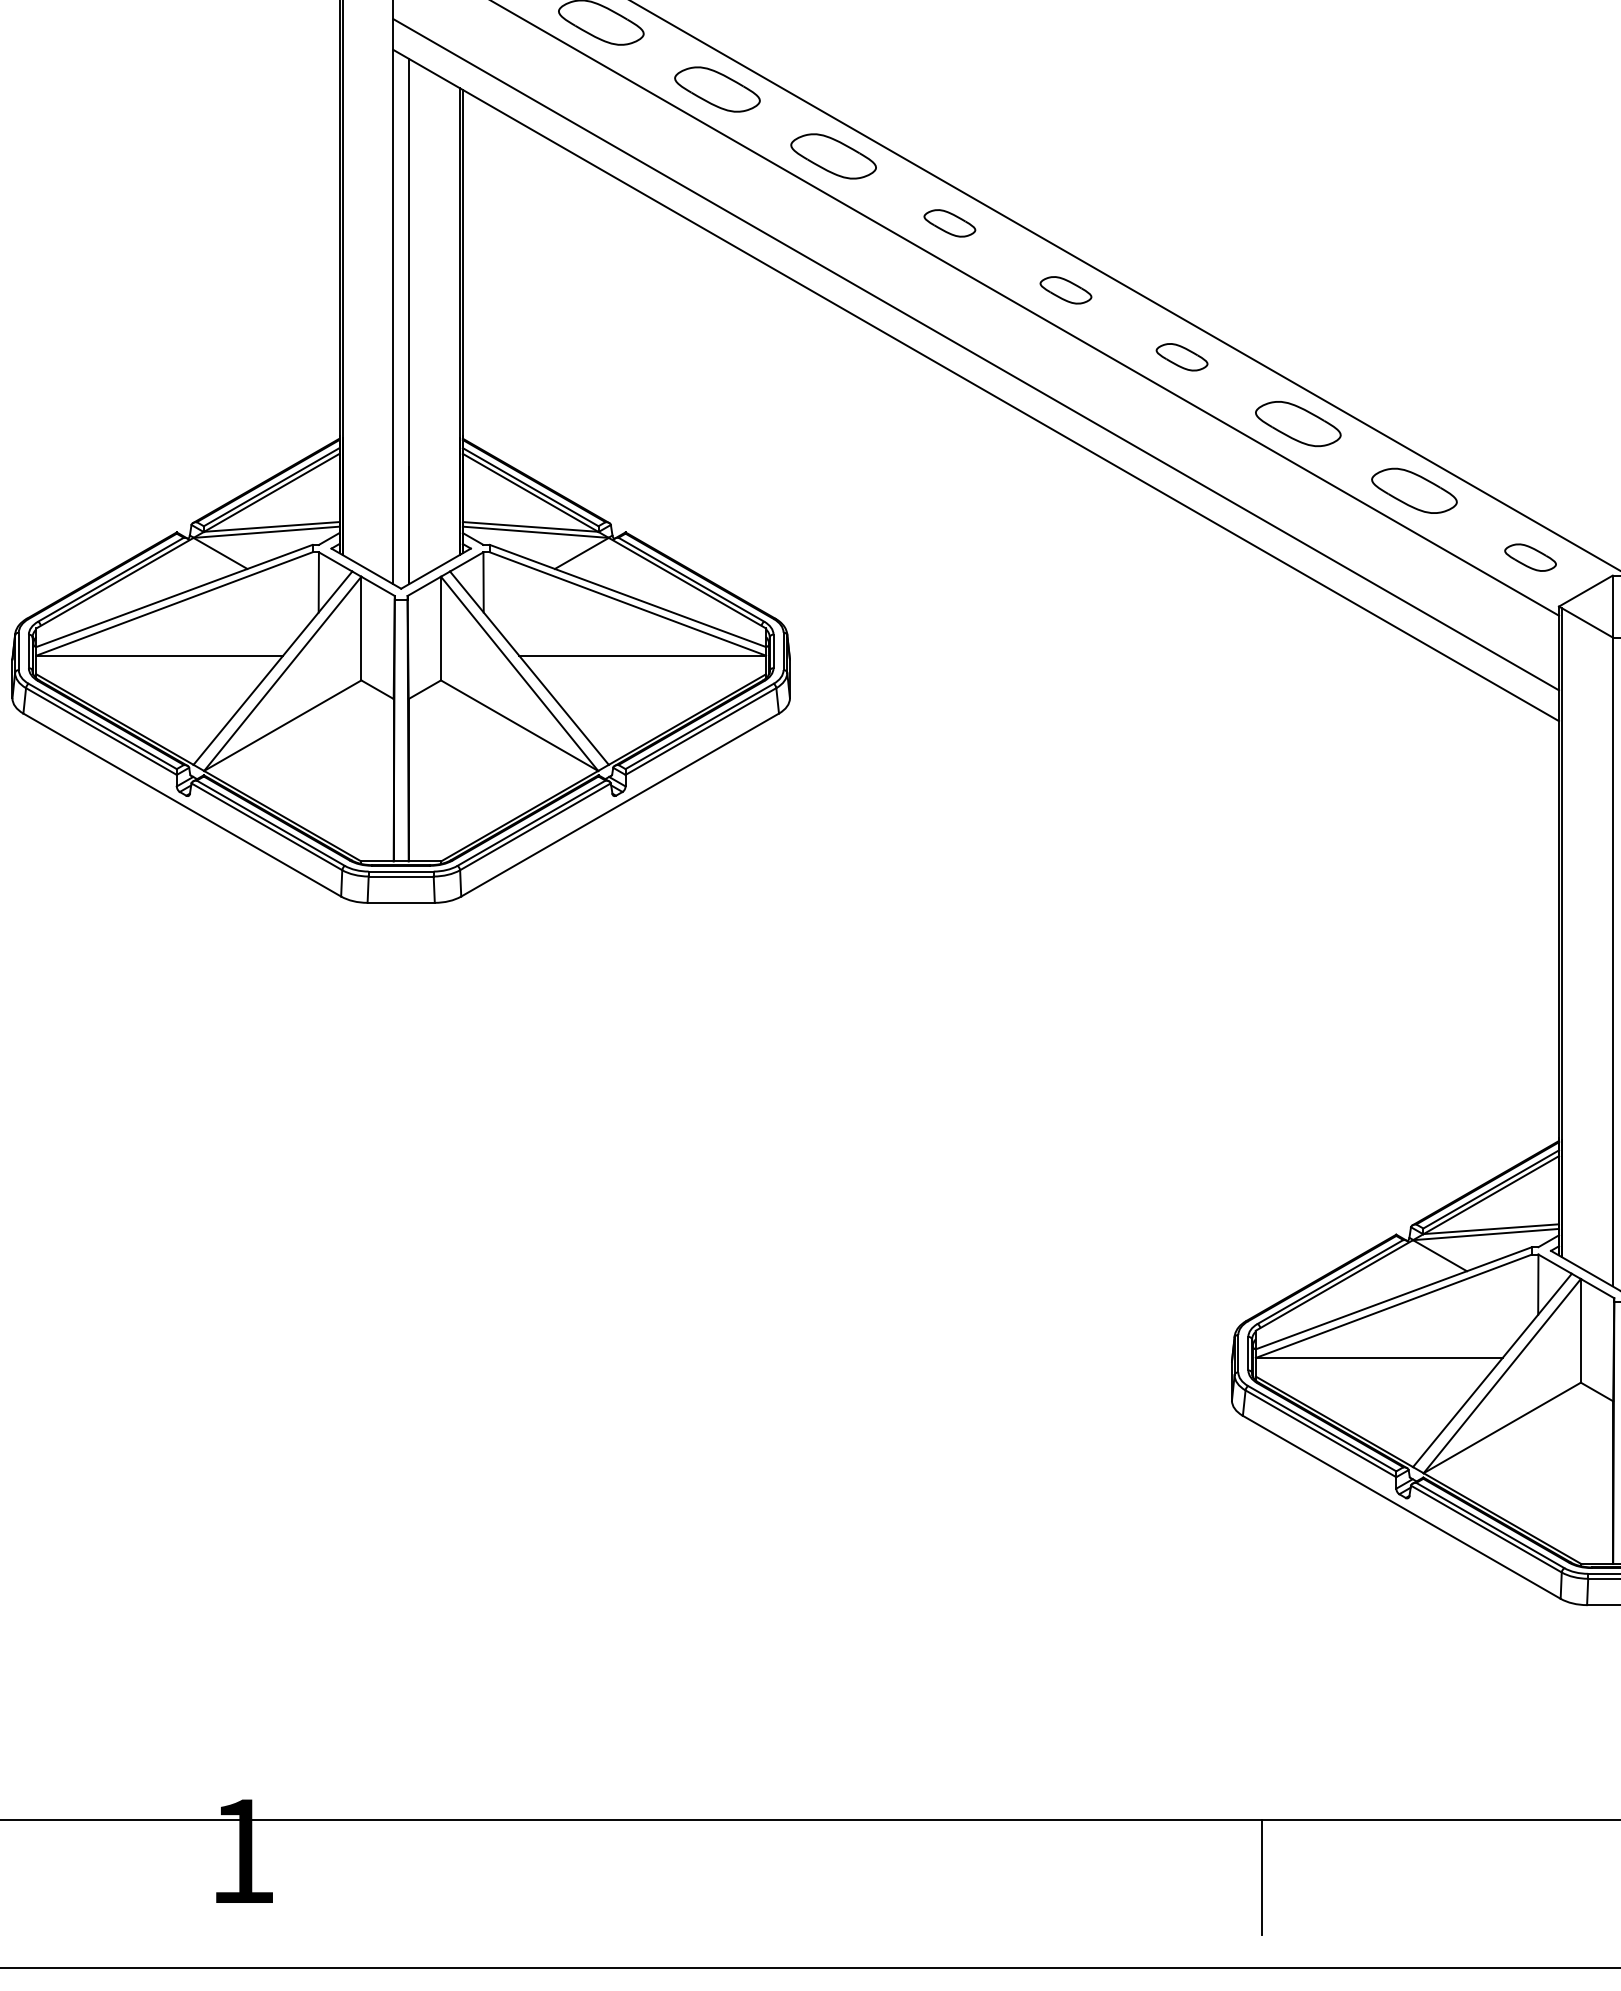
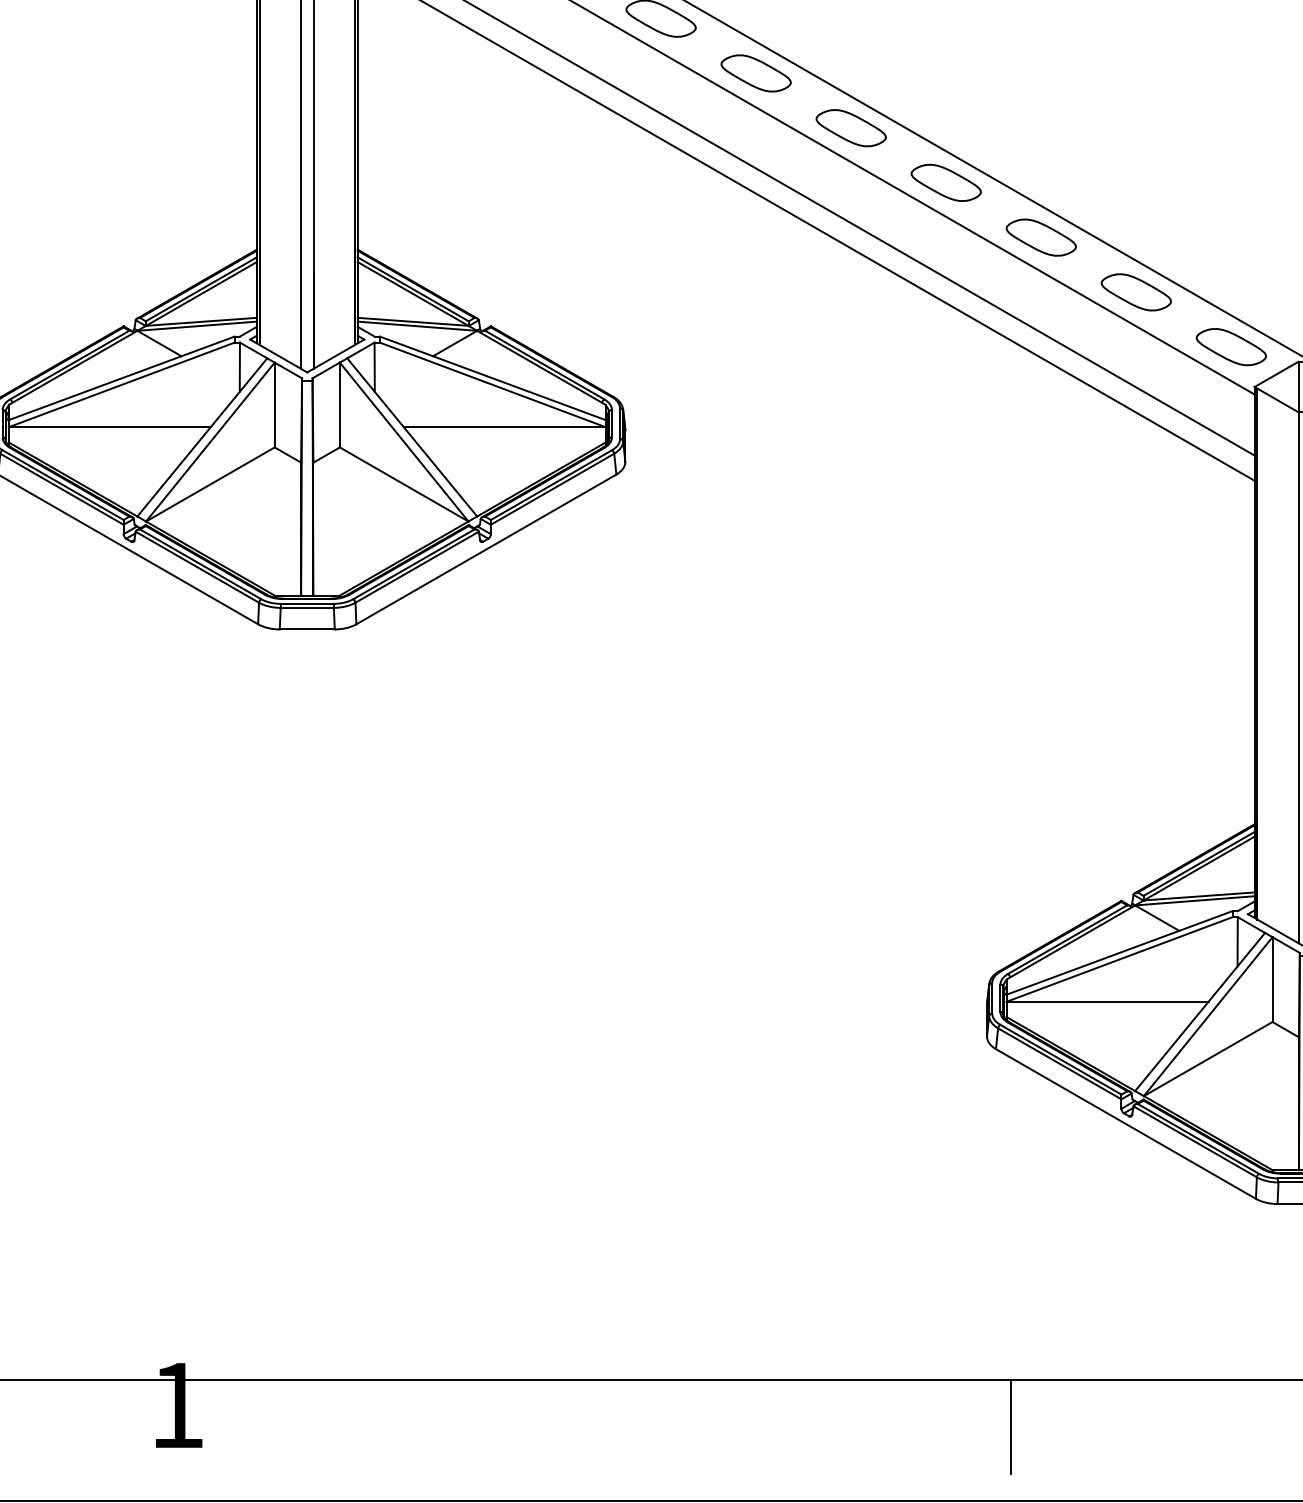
part: (949, 223) -> (755, 73), size x1.67
part: (1065, 290) -> (850, 128), size x1.67
part: (1181, 357) -> (945, 183), size x1.67
part: (1530, 557) -> (1231, 346), size x1.67

